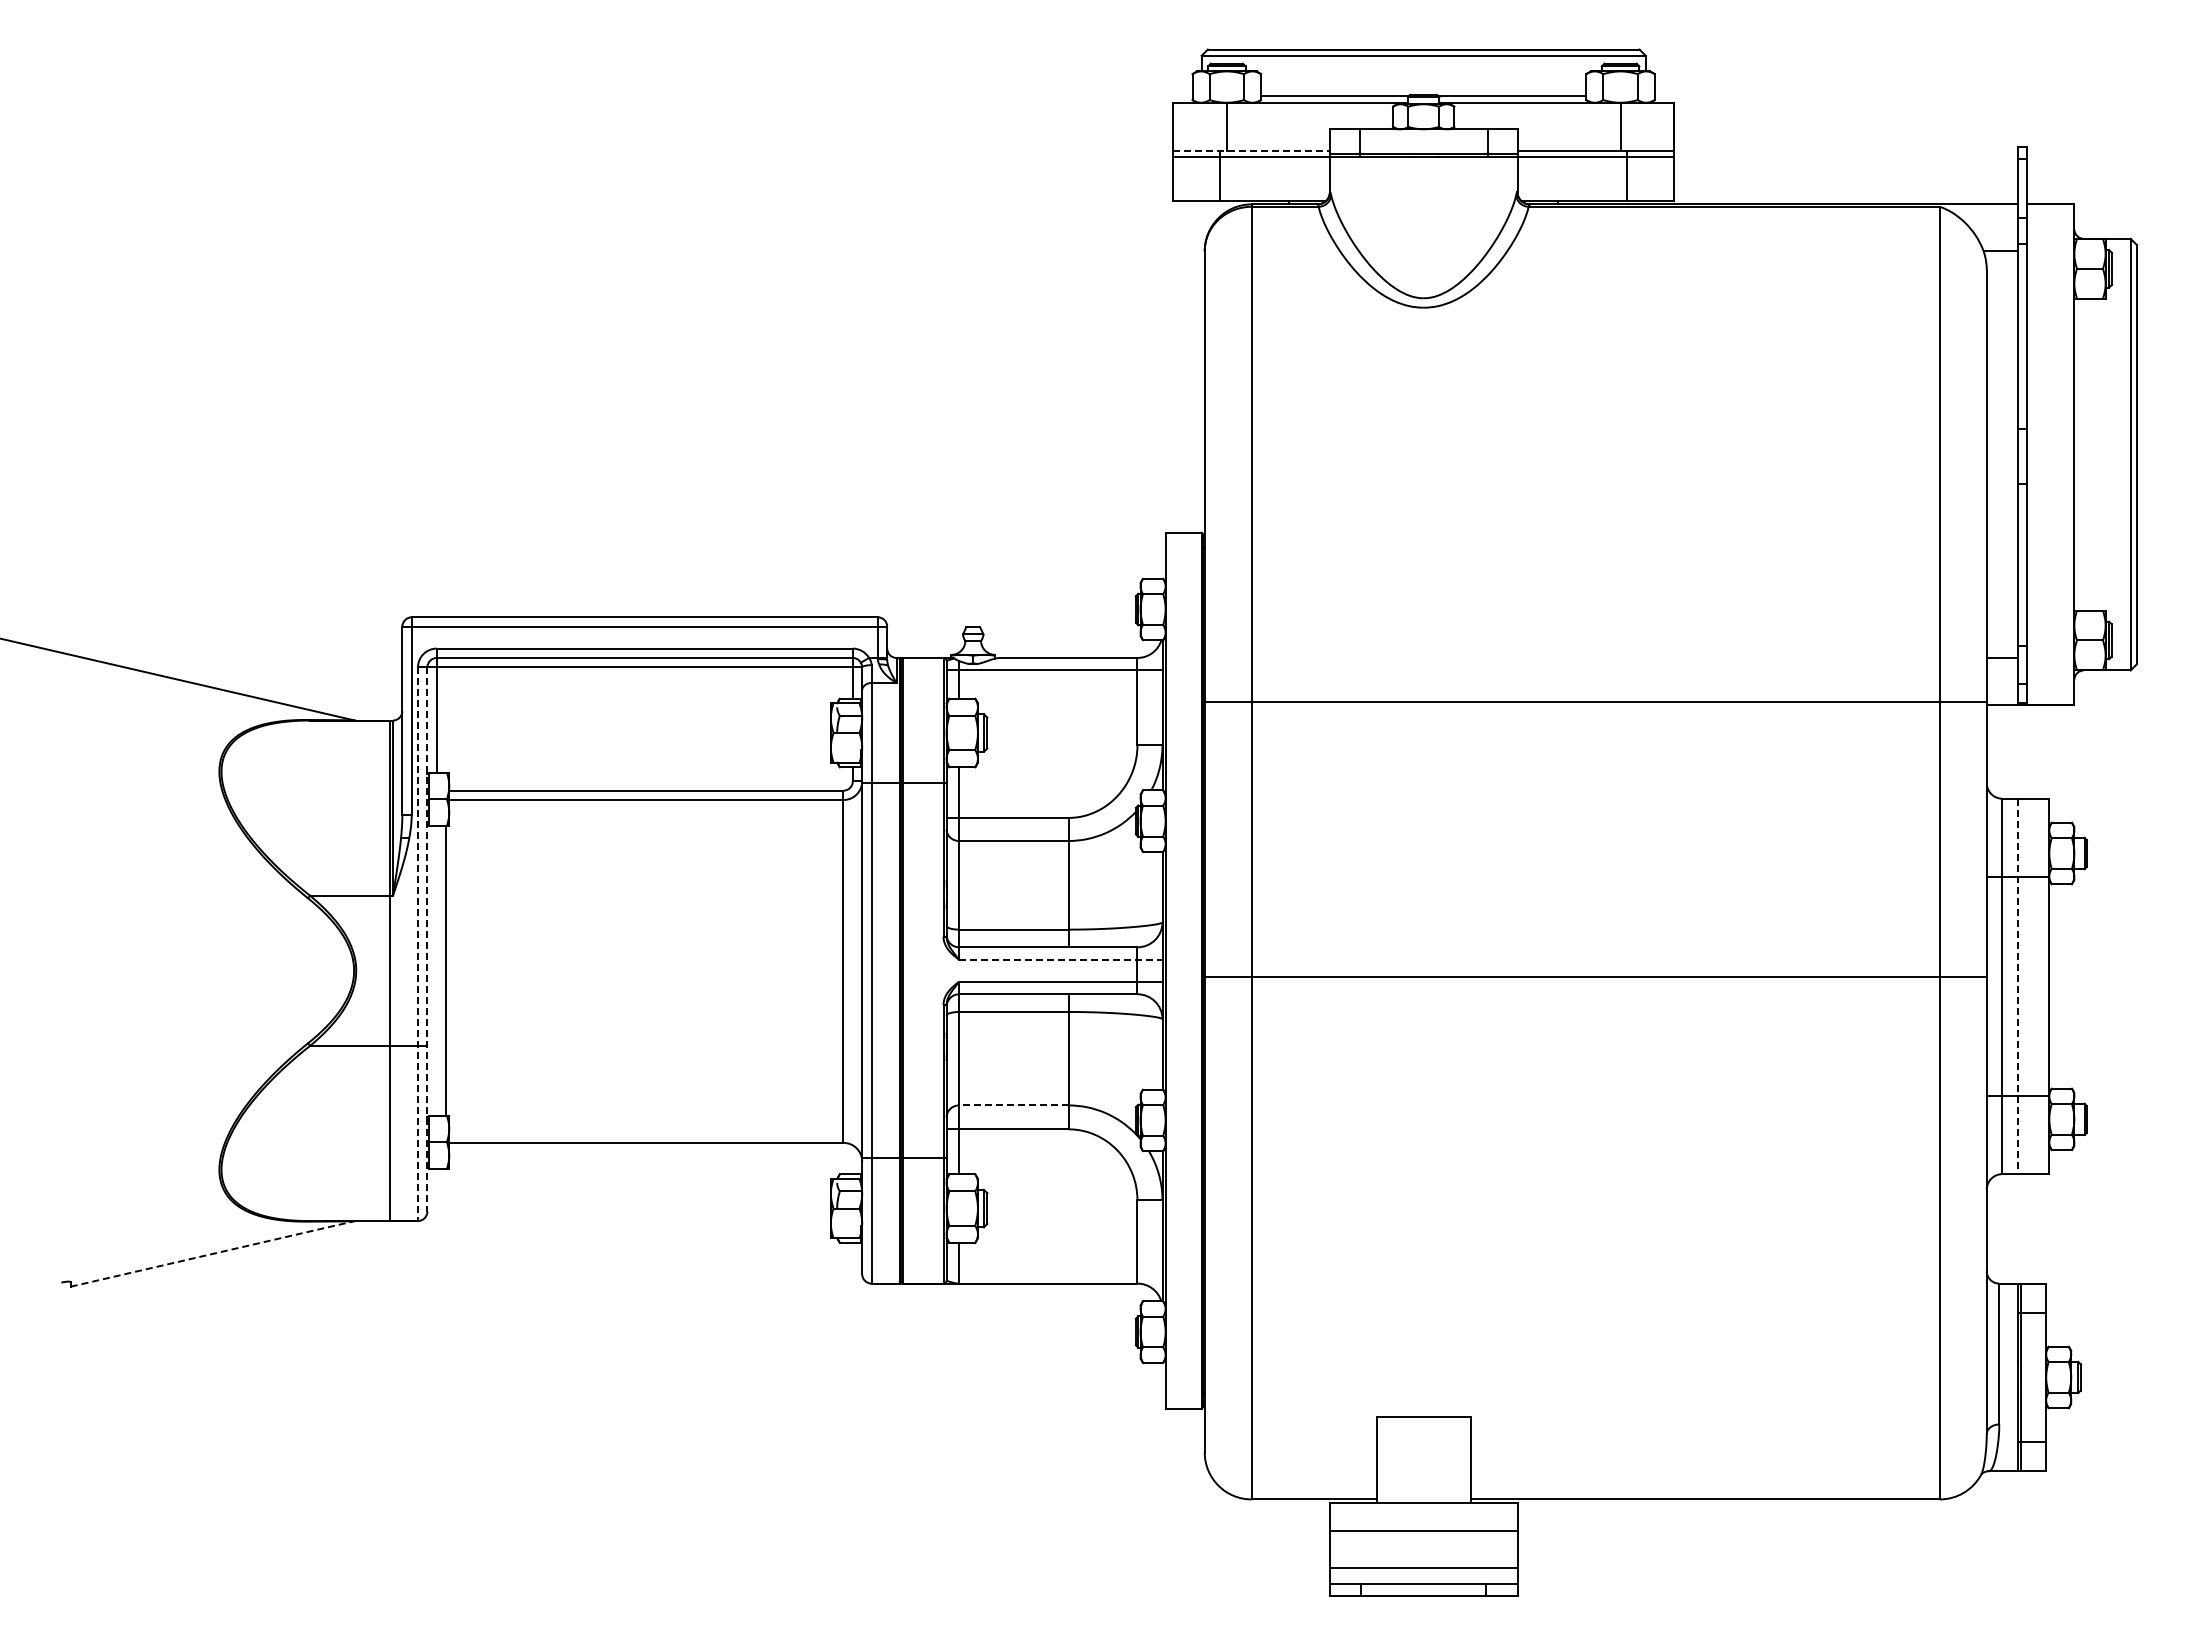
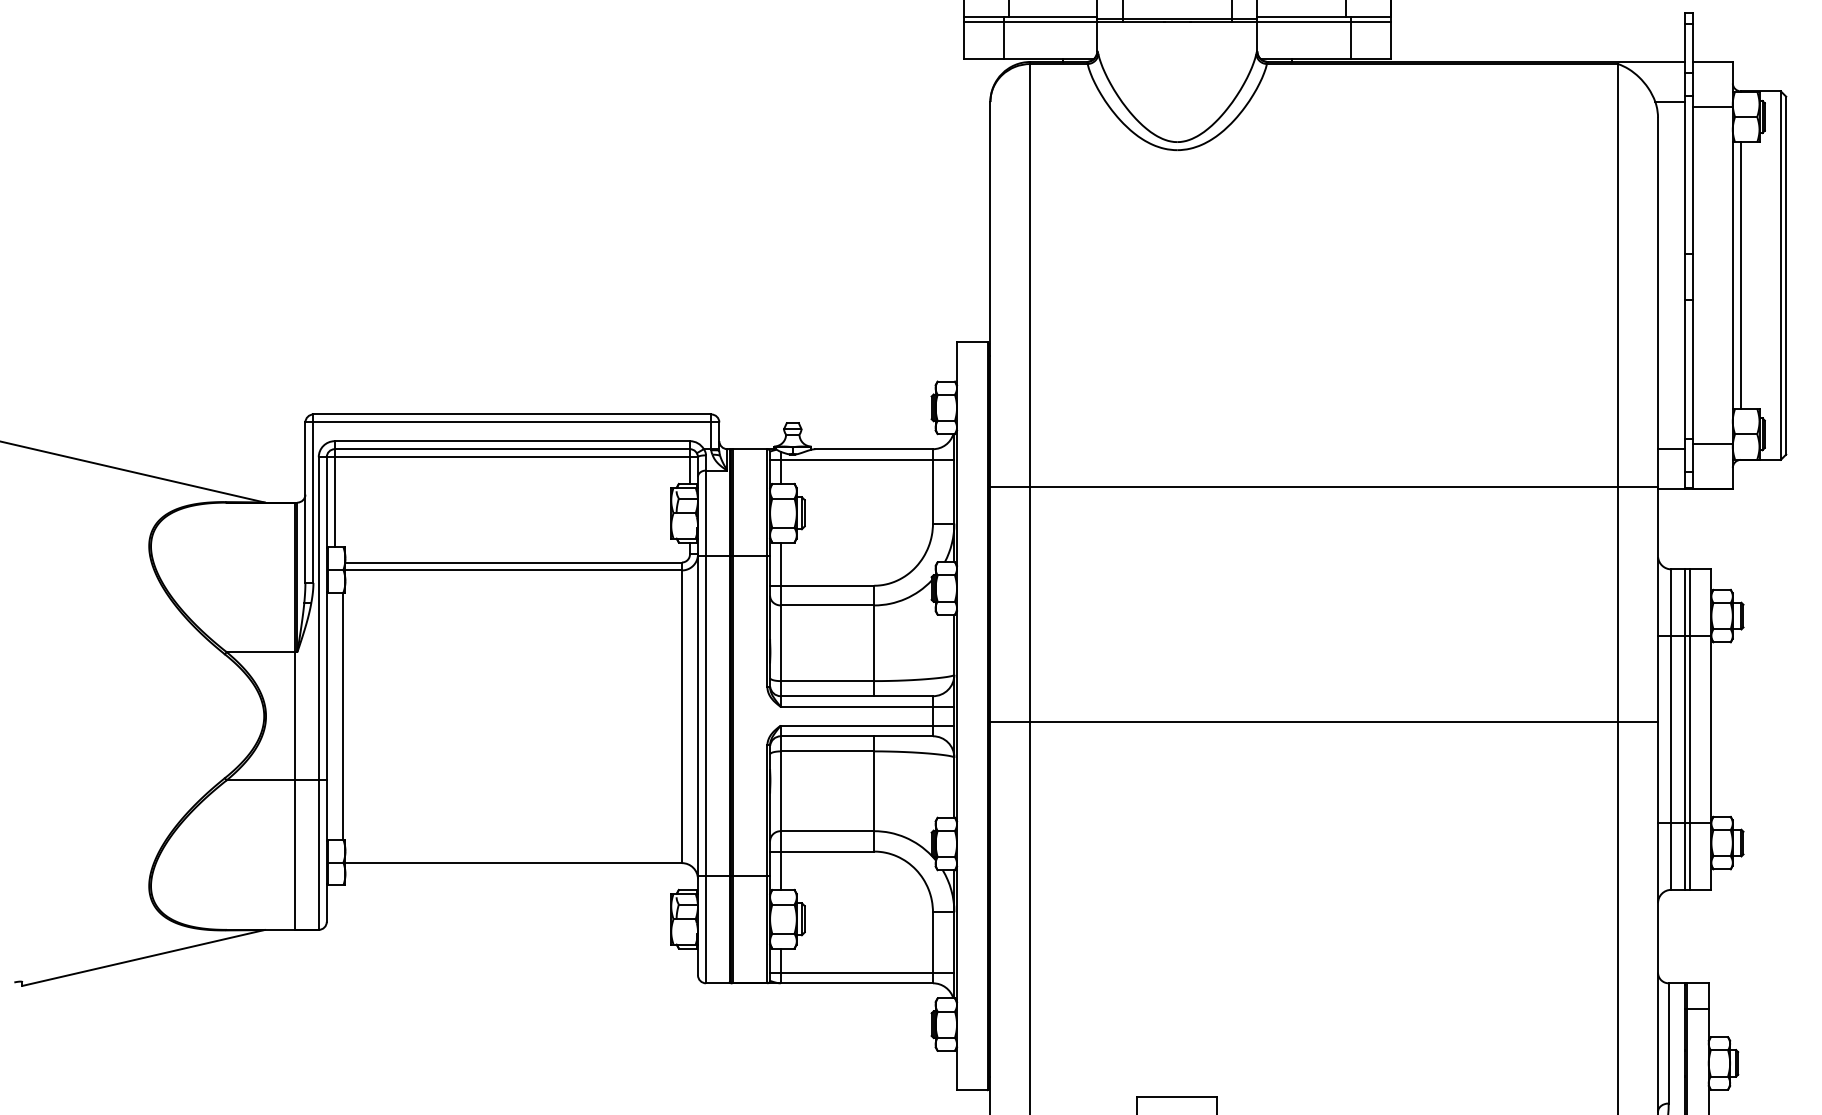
line: (1252, 151) -> (1031, 16), dashed -> solid
line: (2050, 257) -> (1712, 107), added
line: (2083, 454) -> (1740, 275), added
line: (2050, 651) -> (1712, 443), added
line: (427, 940) -> (326, 690), dashed -> solid
line: (418, 944) -> (319, 693), dashed -> solid
line: (1060, 959) -> (867, 706), dashed -> solid
line: (2018, 986) -> (1685, 729), dashed -> solid
line: (2024, 986) -> (1690, 729), added
line: (1013, 1105) -> (827, 831), dashed -> solid
line: (212, 1253) -> (143, 957), dashed -> solid
line: (1054, 1271) -> (862, 972), added

